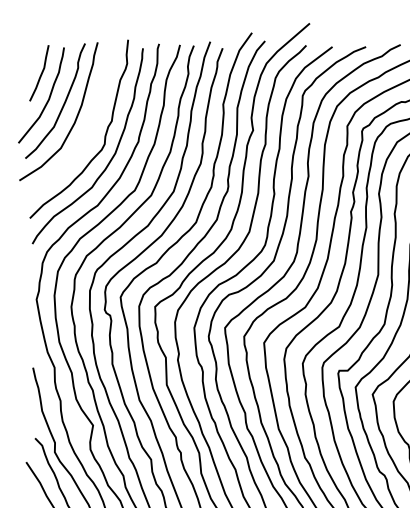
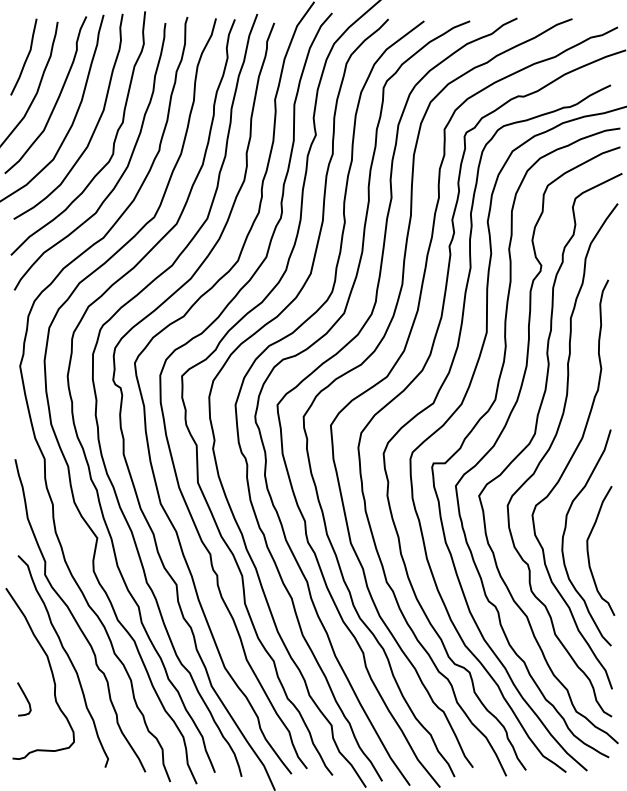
curve: (91, 123) -> (95, 125), added

